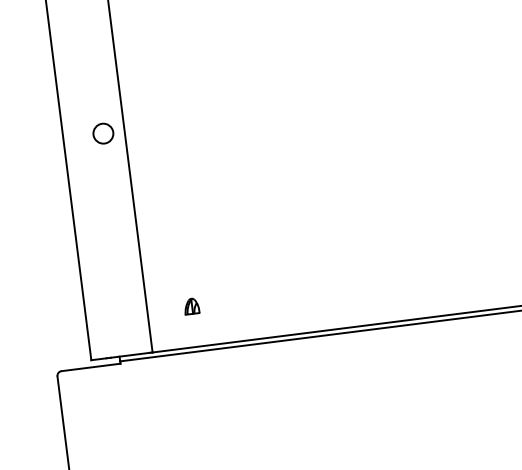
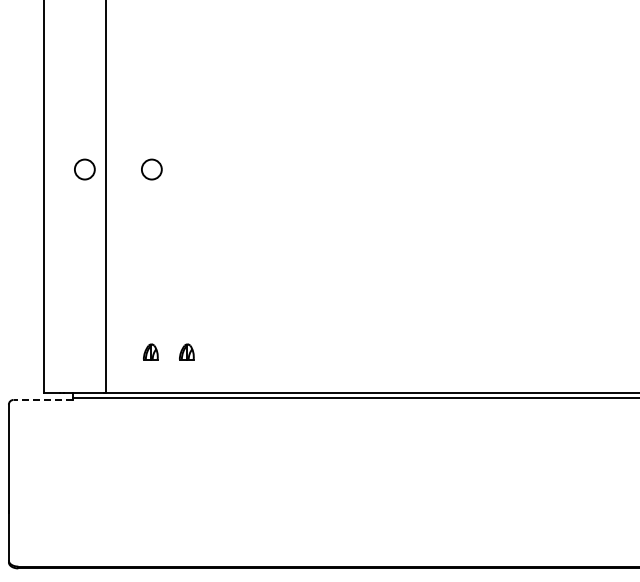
circle: (169, 125) -> (151, 169), added
part: (227, 301) -> (186, 351), added
line: (91, 366) -> (43, 399), solid -> dashed

